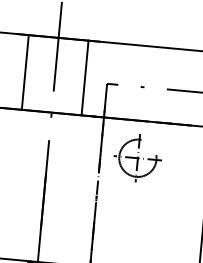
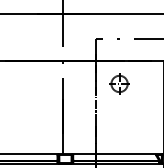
line: (25, 71) -> (44, 36), removed
line: (85, 77) -> (82, 36), removed
part: (137, 157) -> (119, 83), size x0.7

